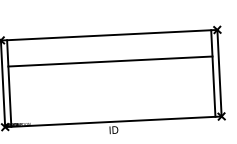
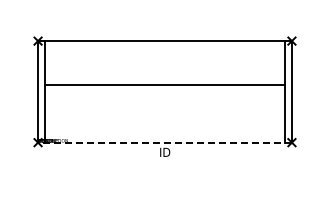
line: (110, 61) -> (164, 84), moved
line: (113, 121) -> (165, 142), solid -> dashed

